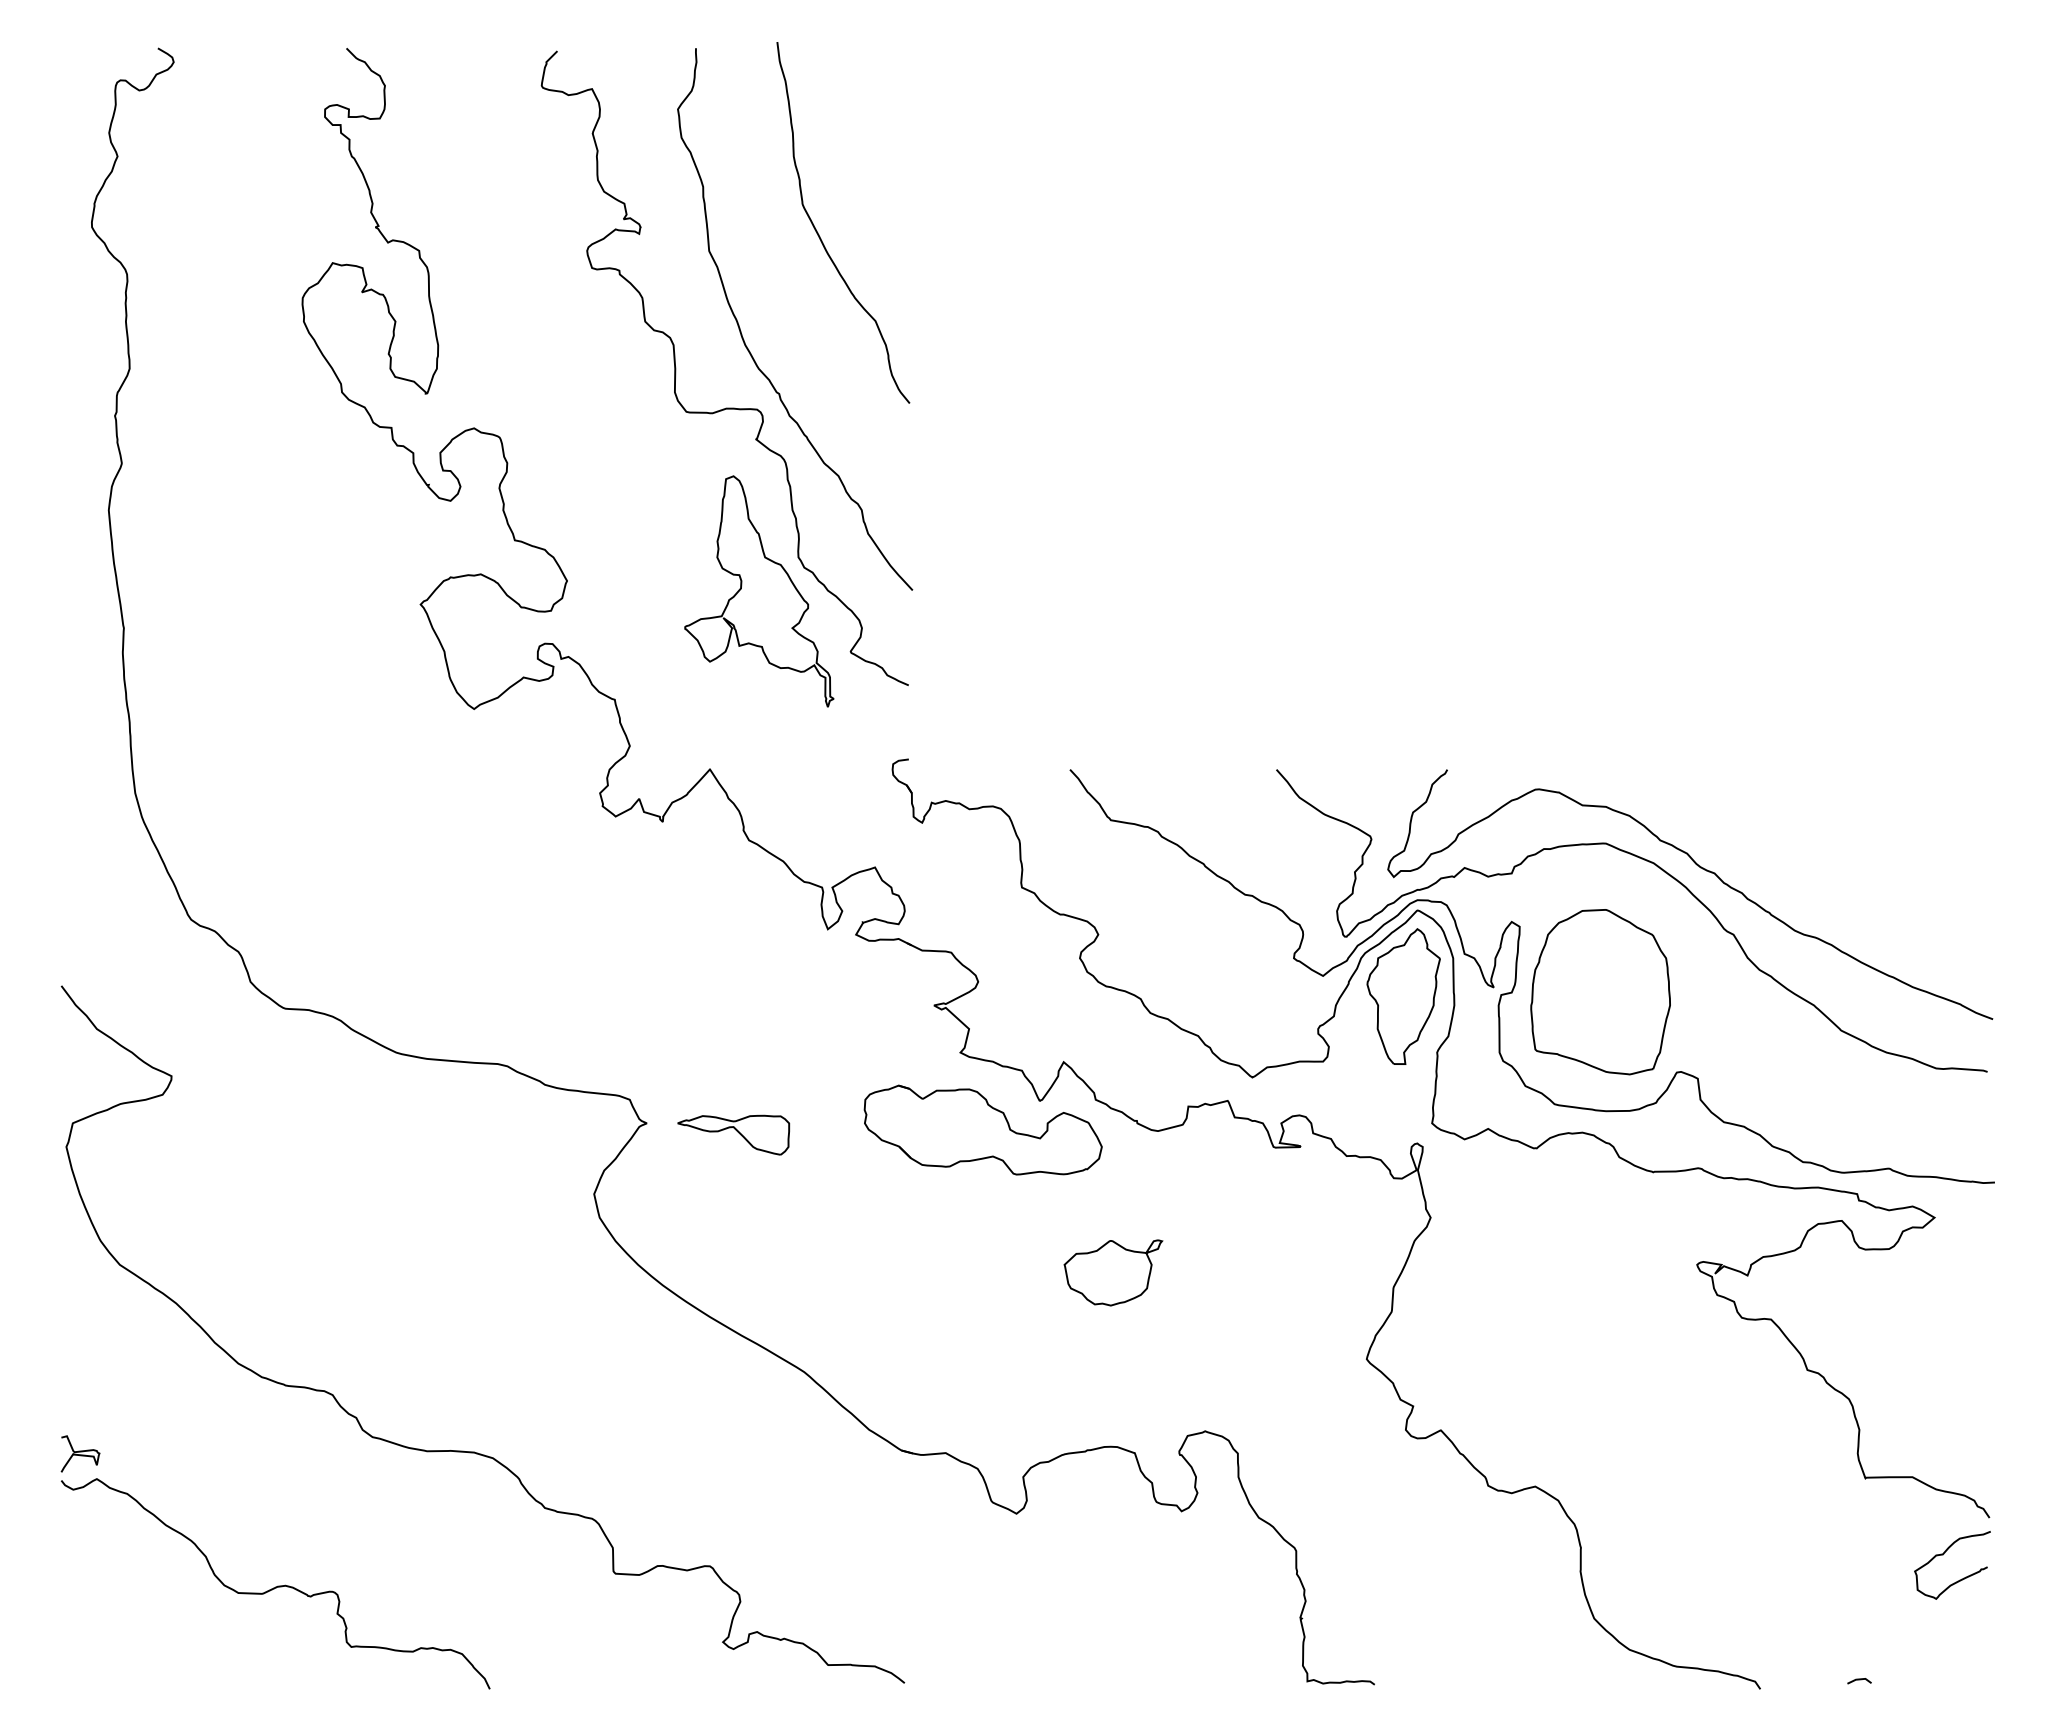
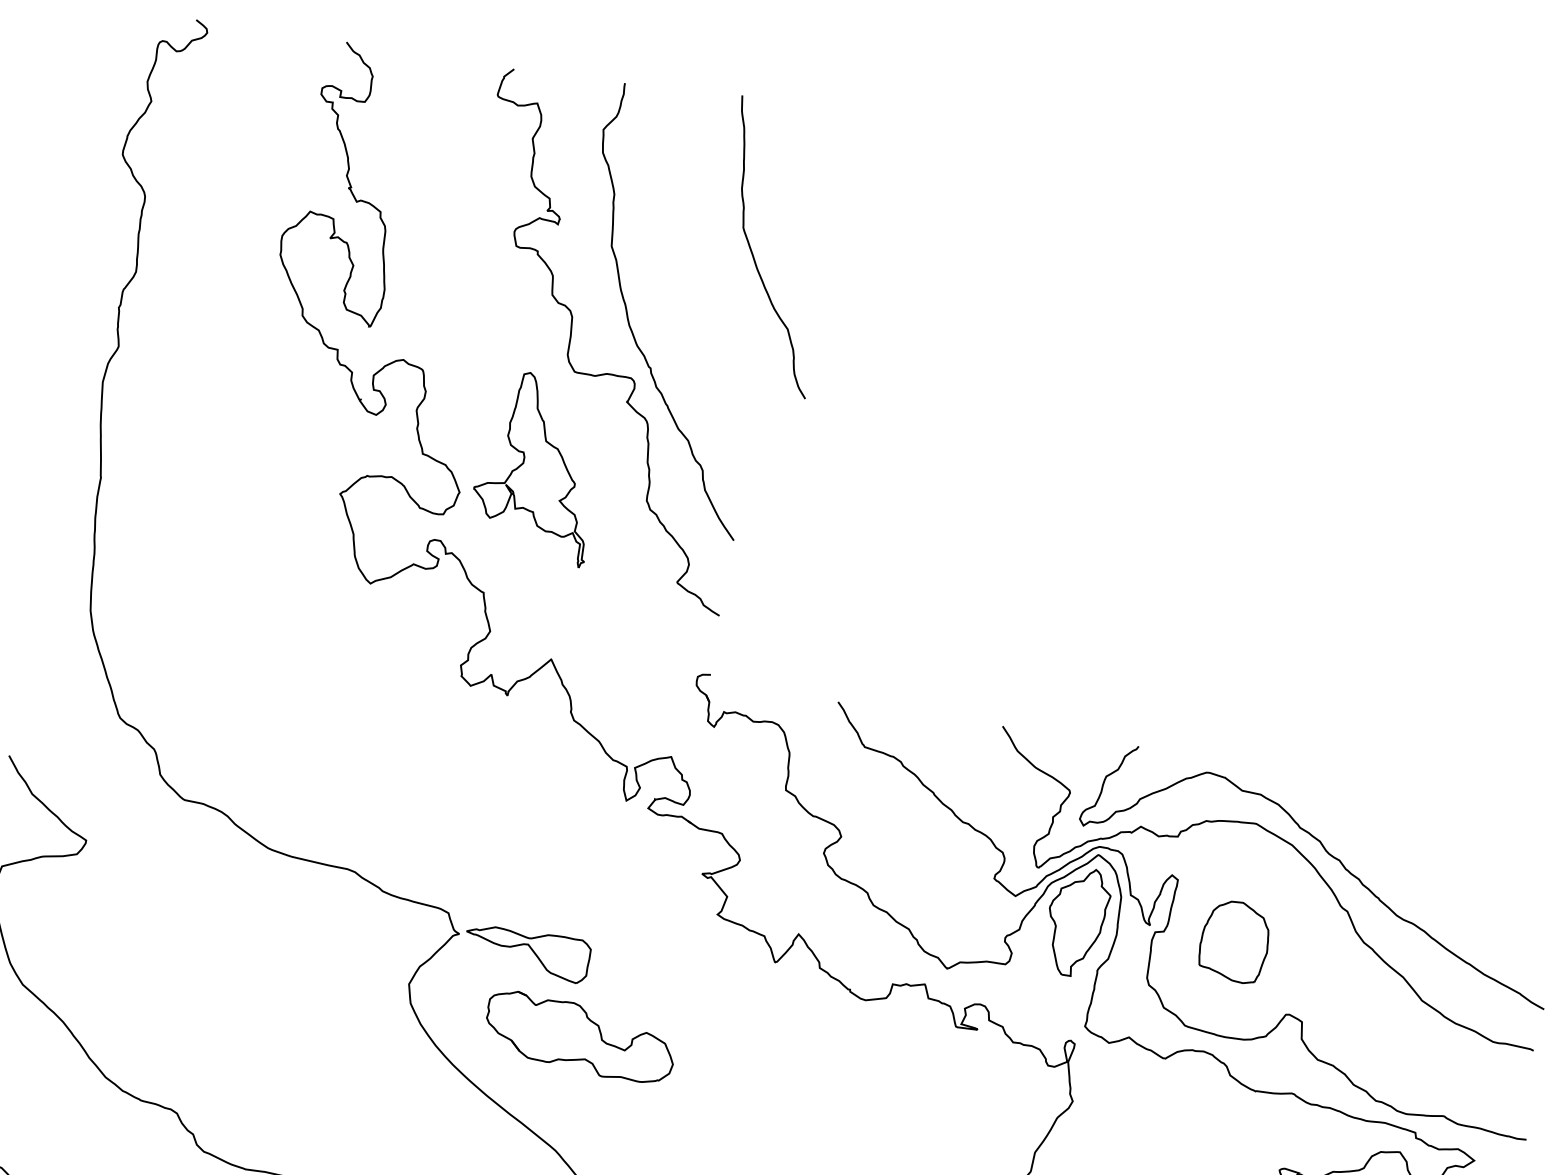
curve: (819, 234) -> (753, 253), moved
part: (759, 591) -> (537, 467), moved
part: (1600, 992) -> (1234, 941), size x0.6
part: (982, 1129) -> (579, 1036), moved
part: (733, 1134) -> (527, 953), size x1.4
part: (1113, 1272) -> (813, 1107), removed

